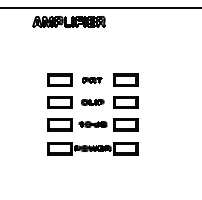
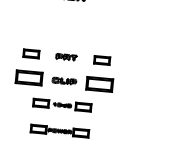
part: (59, 79) -> (30, 53), size x0.6
part: (125, 79) -> (101, 59), size x0.6
part: (92, 124) -> (61, 104), size x0.6
part: (92, 148) -> (59, 130), size x0.6

